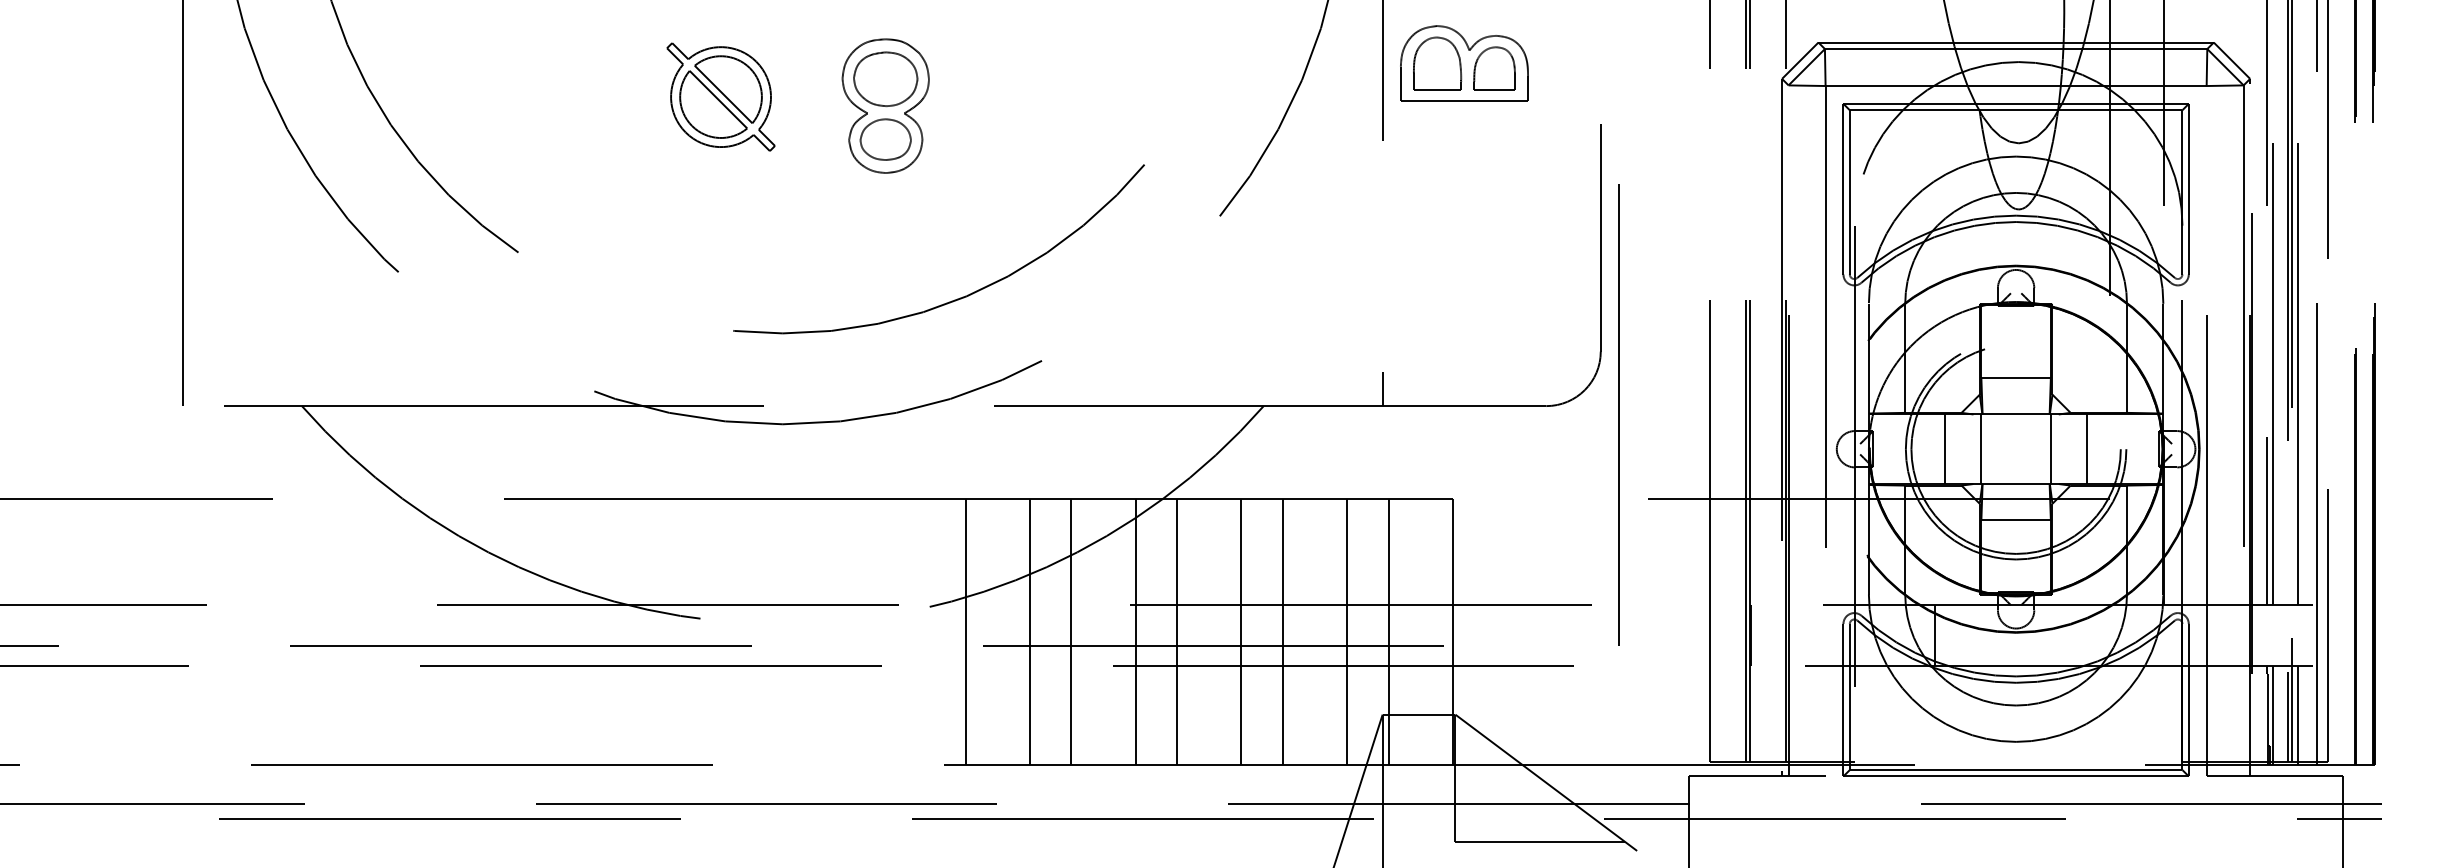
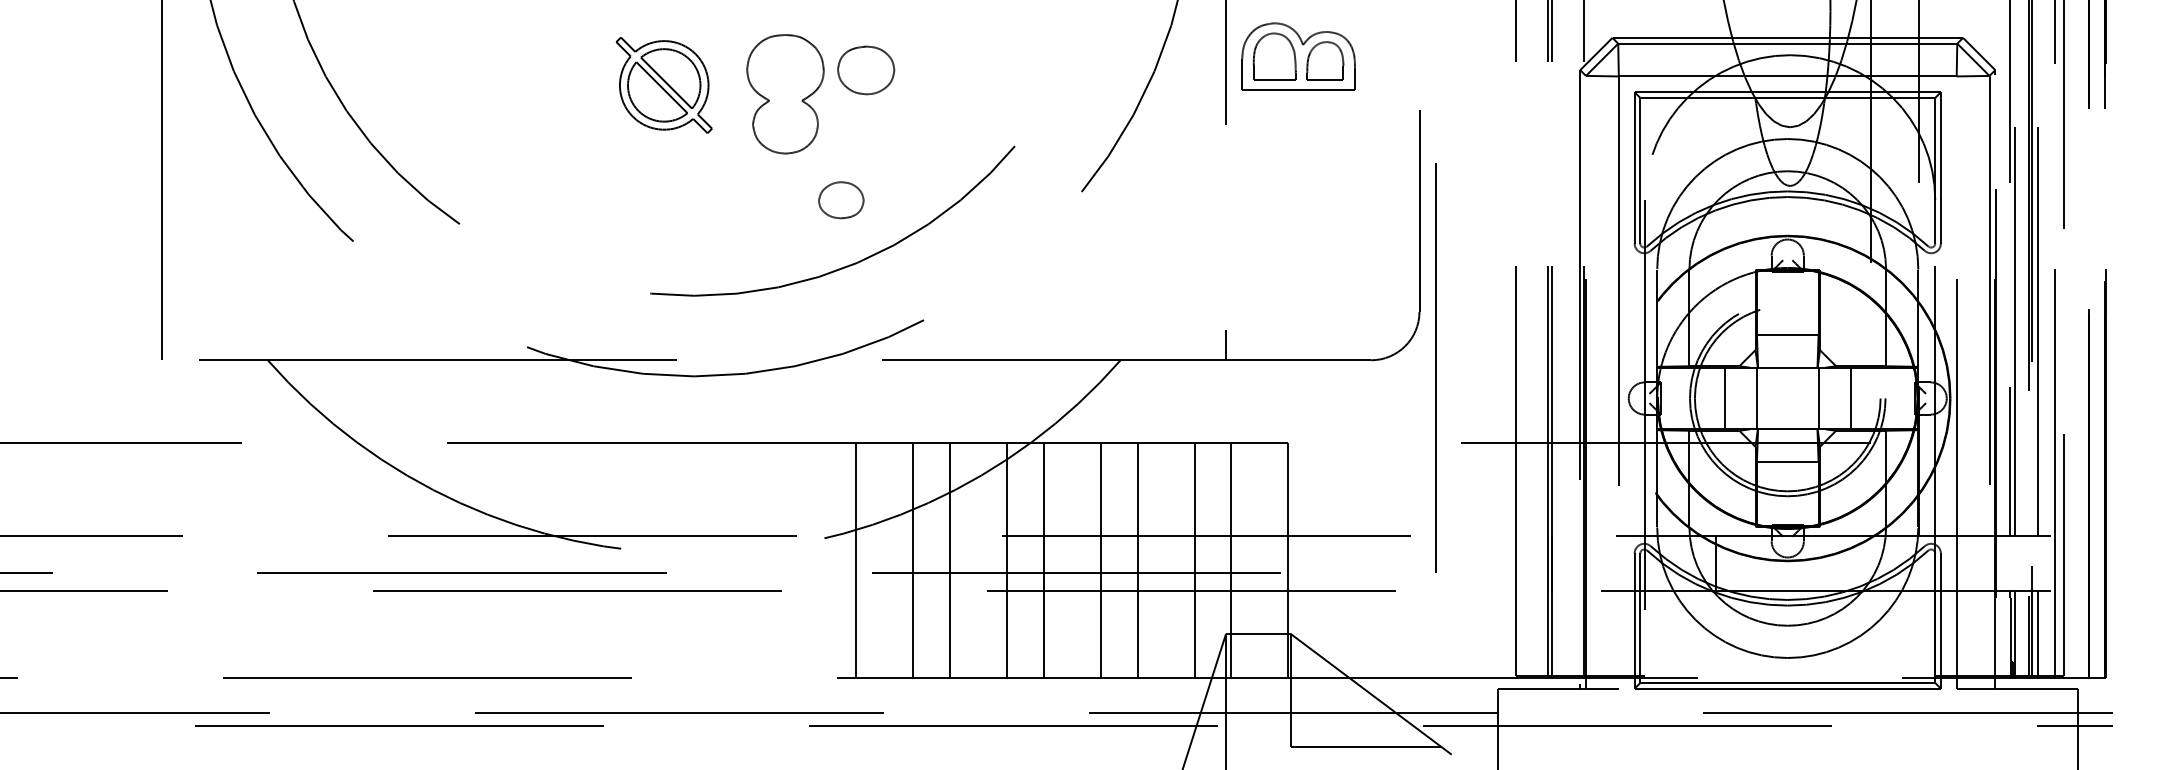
part: (885, 79) -> (865, 70), moved
part: (720, 96) -> (663, 84), moved
part: (885, 139) -> (841, 200), moved

